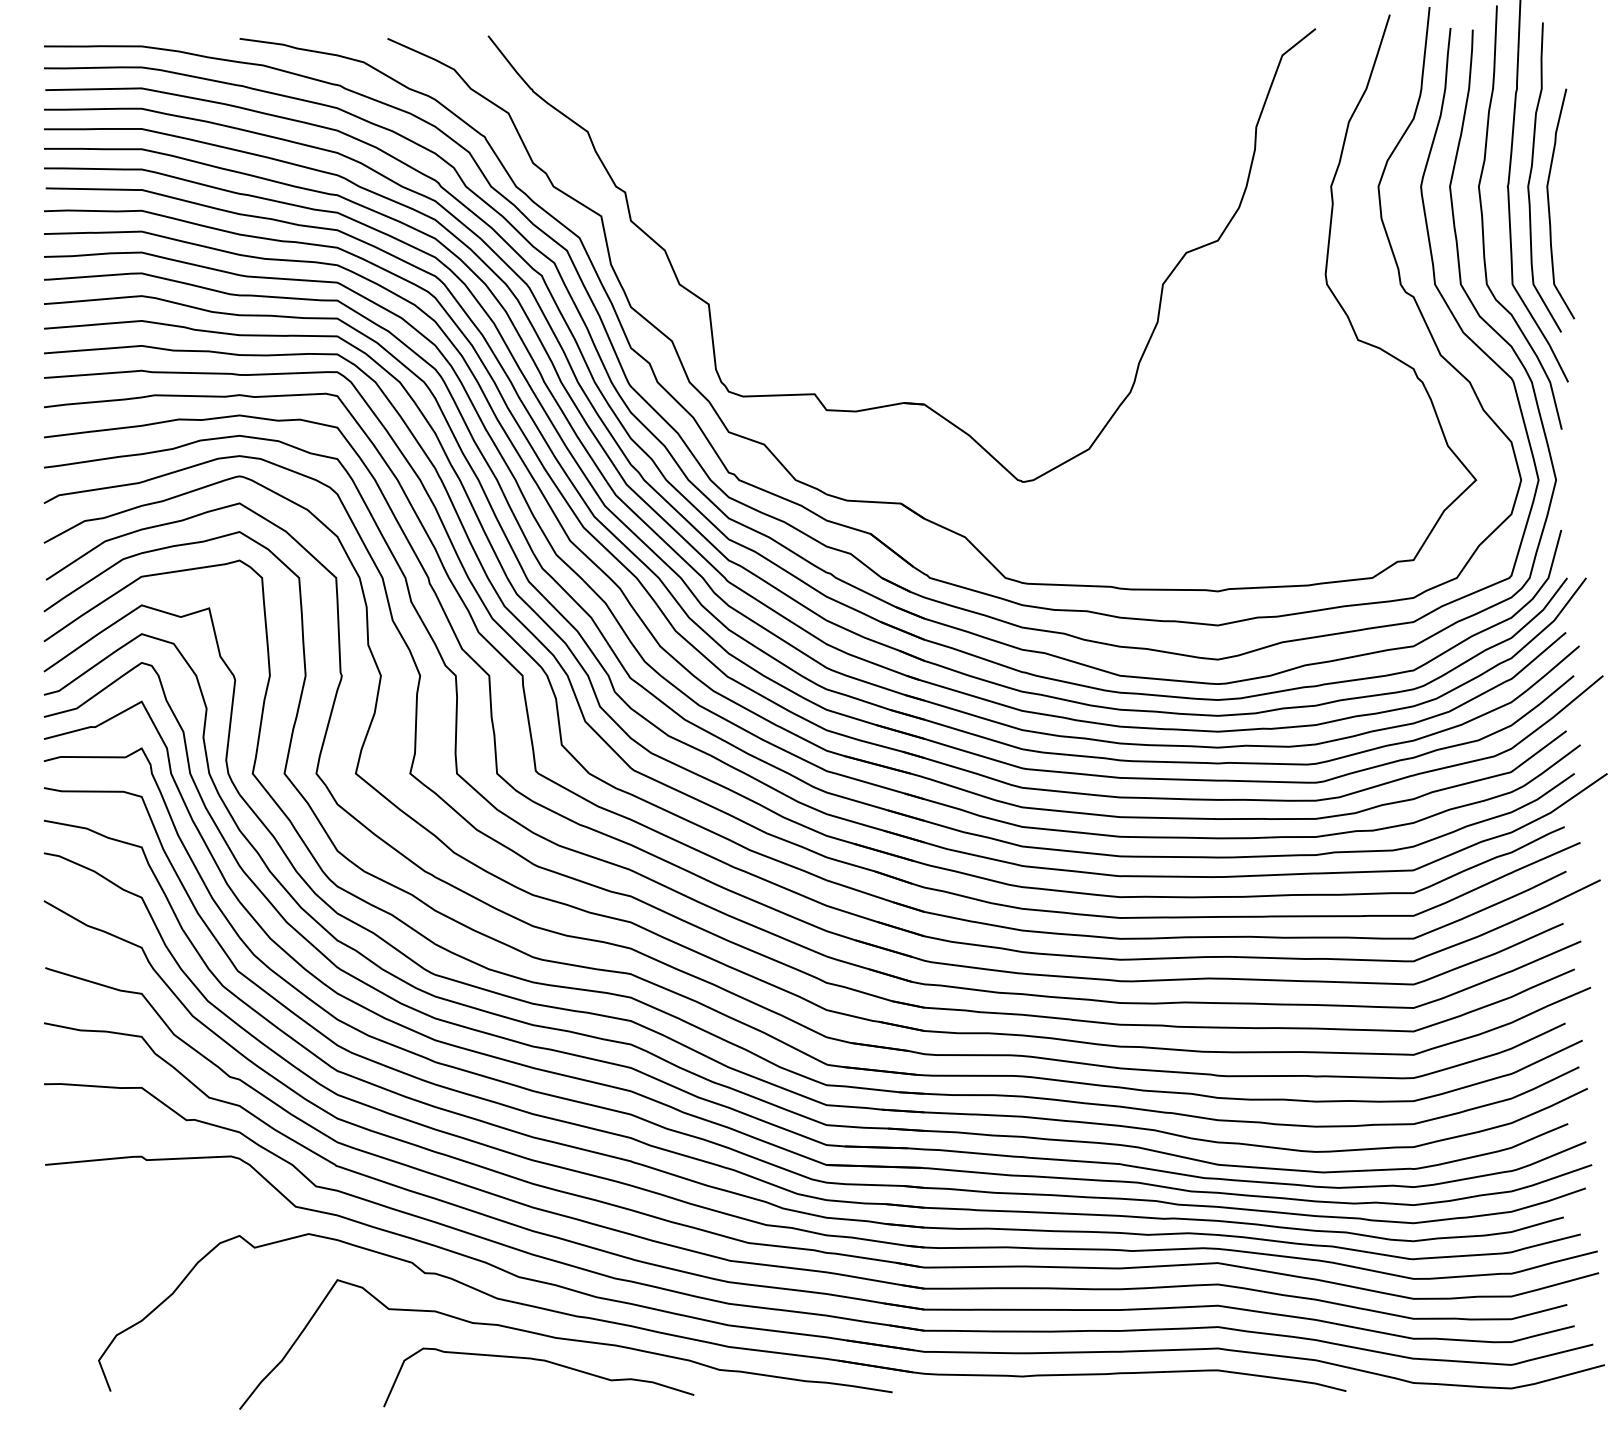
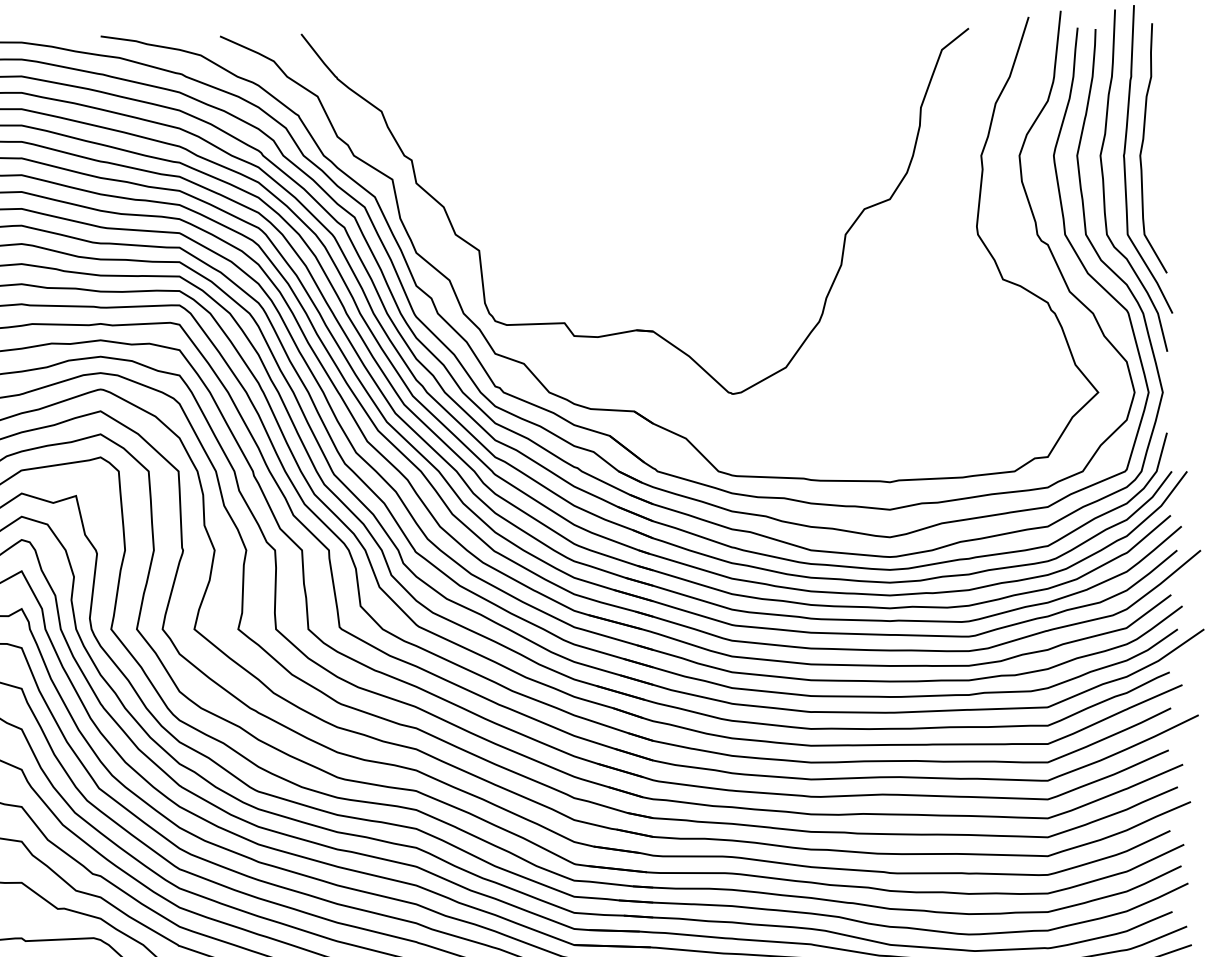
curve: (1549, 203) -> (1157, 169), removed

